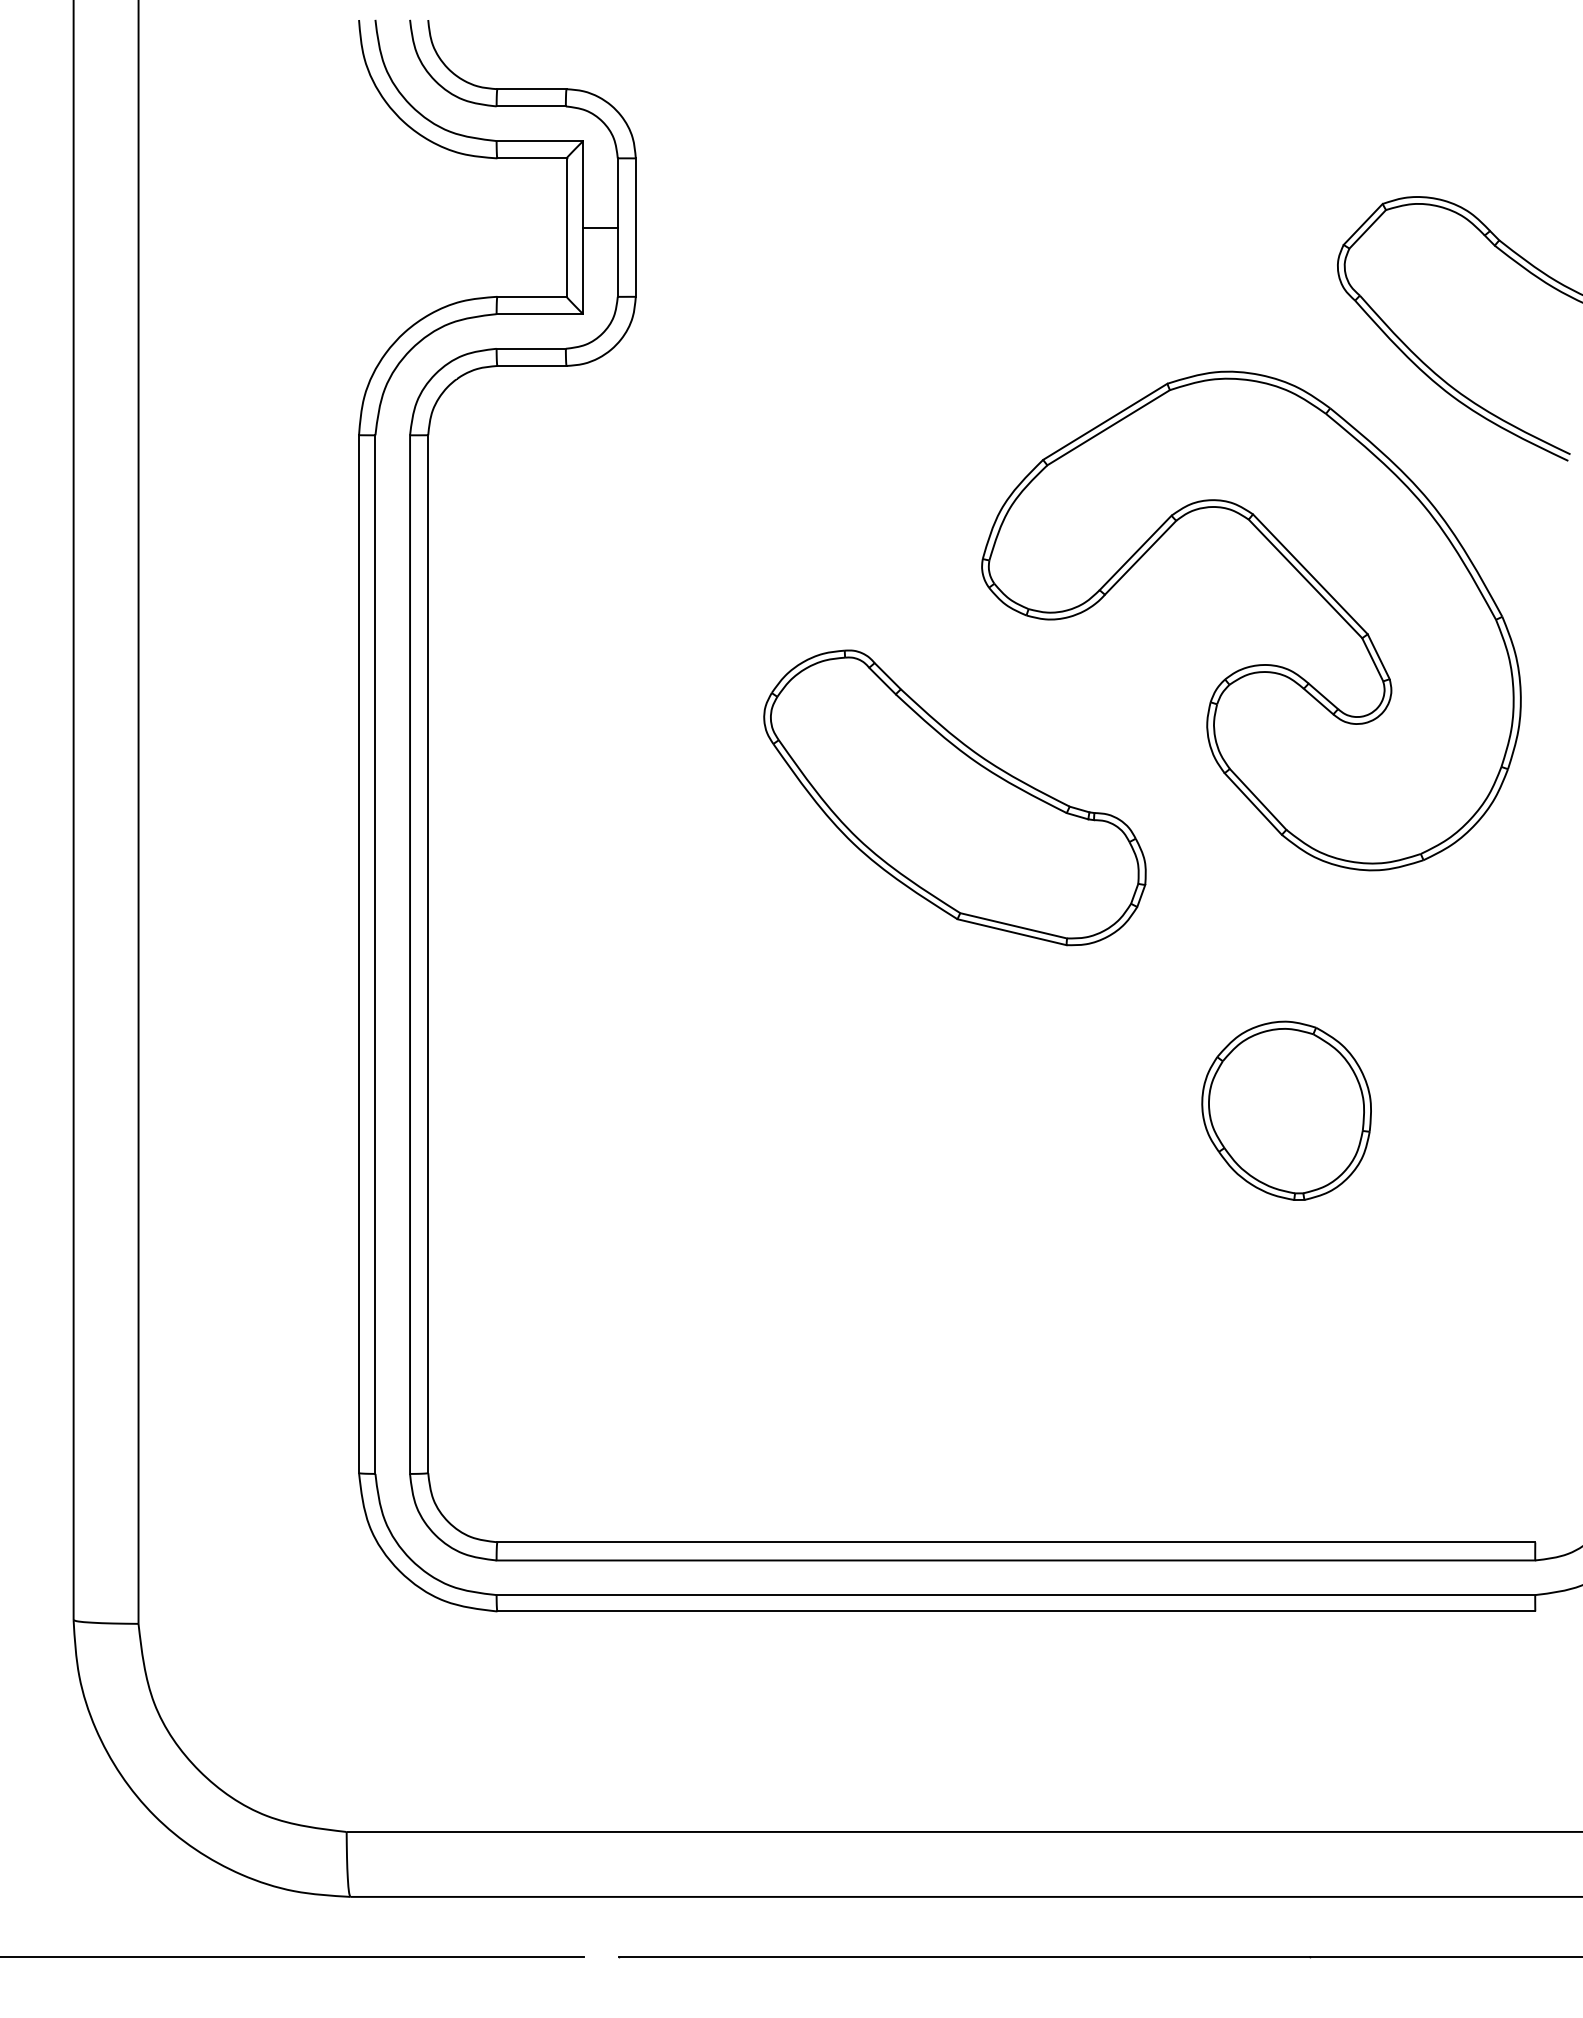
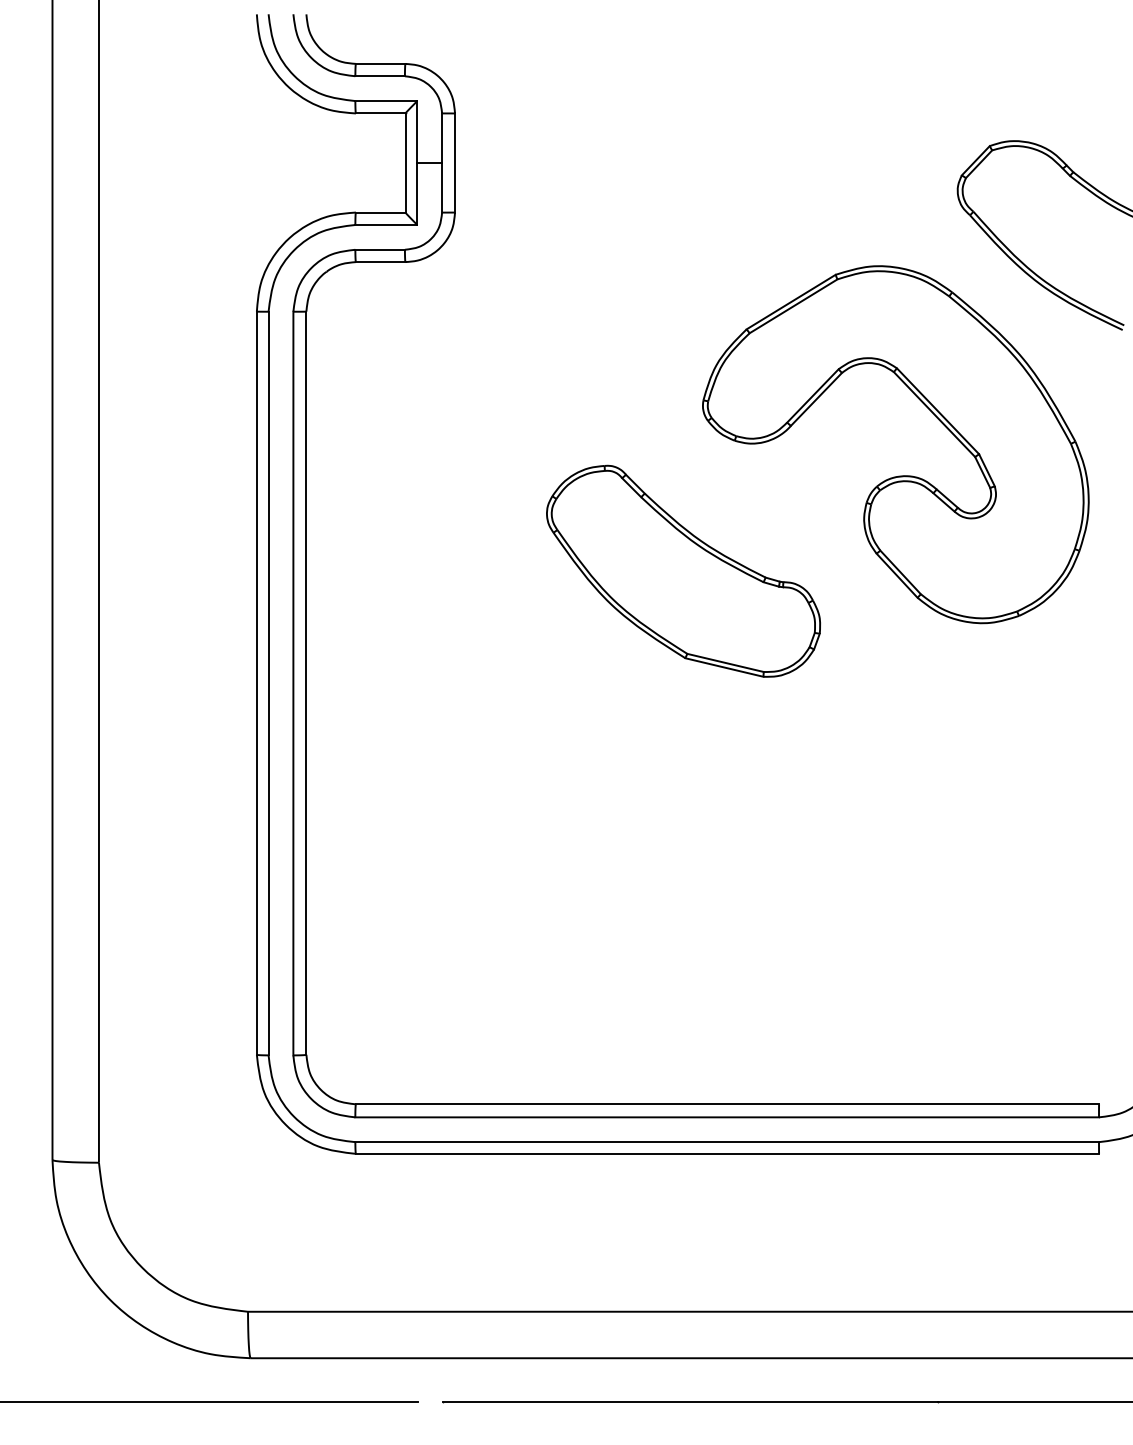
part: (1286, 1110) -> (920, 795), removed

